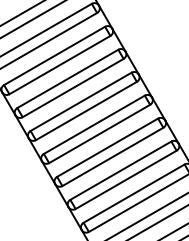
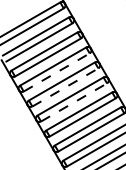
line: (74, 88) -> (57, 72), solid -> dashed
line: (86, 111) -> (65, 87), solid -> dashed
line: (100, 133) -> (74, 102), solid -> dashed

